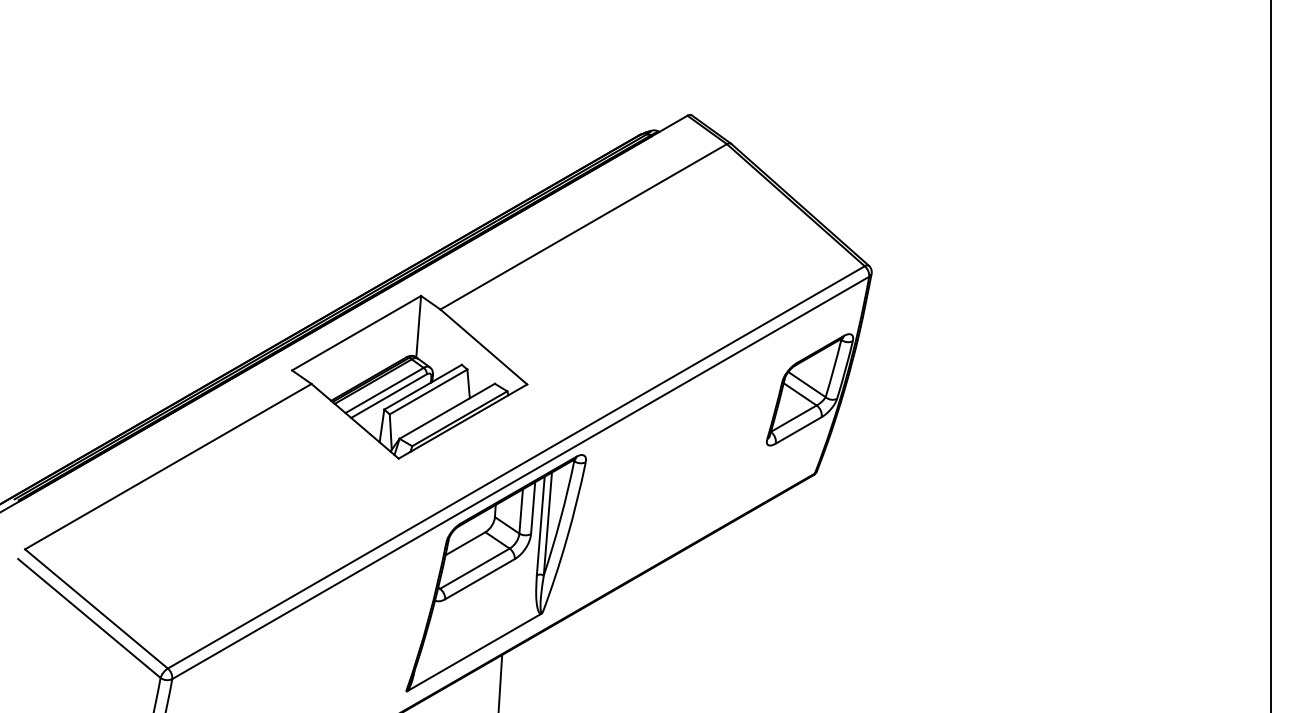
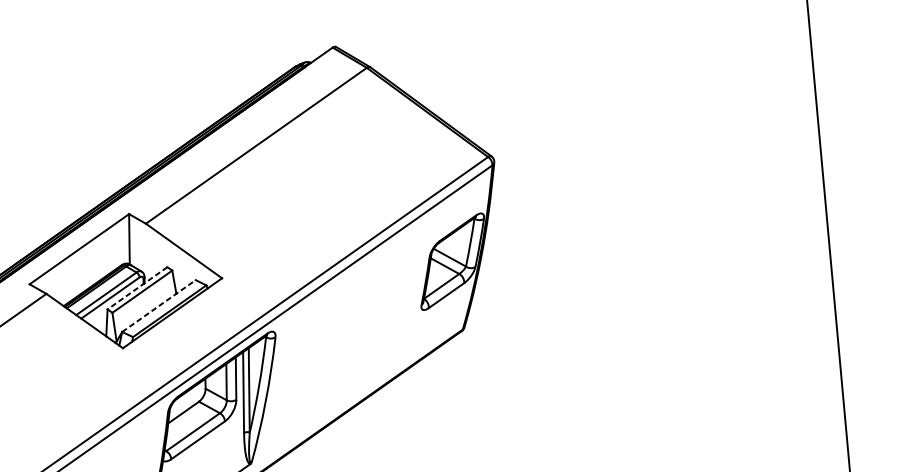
line: (423, 387) -> (137, 288), solid -> dashed
line: (447, 411) -> (159, 306), solid -> dashed

